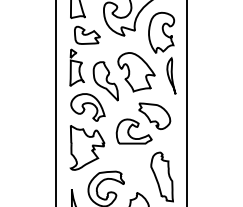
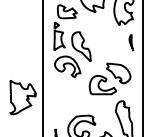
part: (136, 72) -> (104, 40), removed
part: (171, 75) -> (131, 42), size x0.6
part: (87, 147) -> (23, 97), moved

